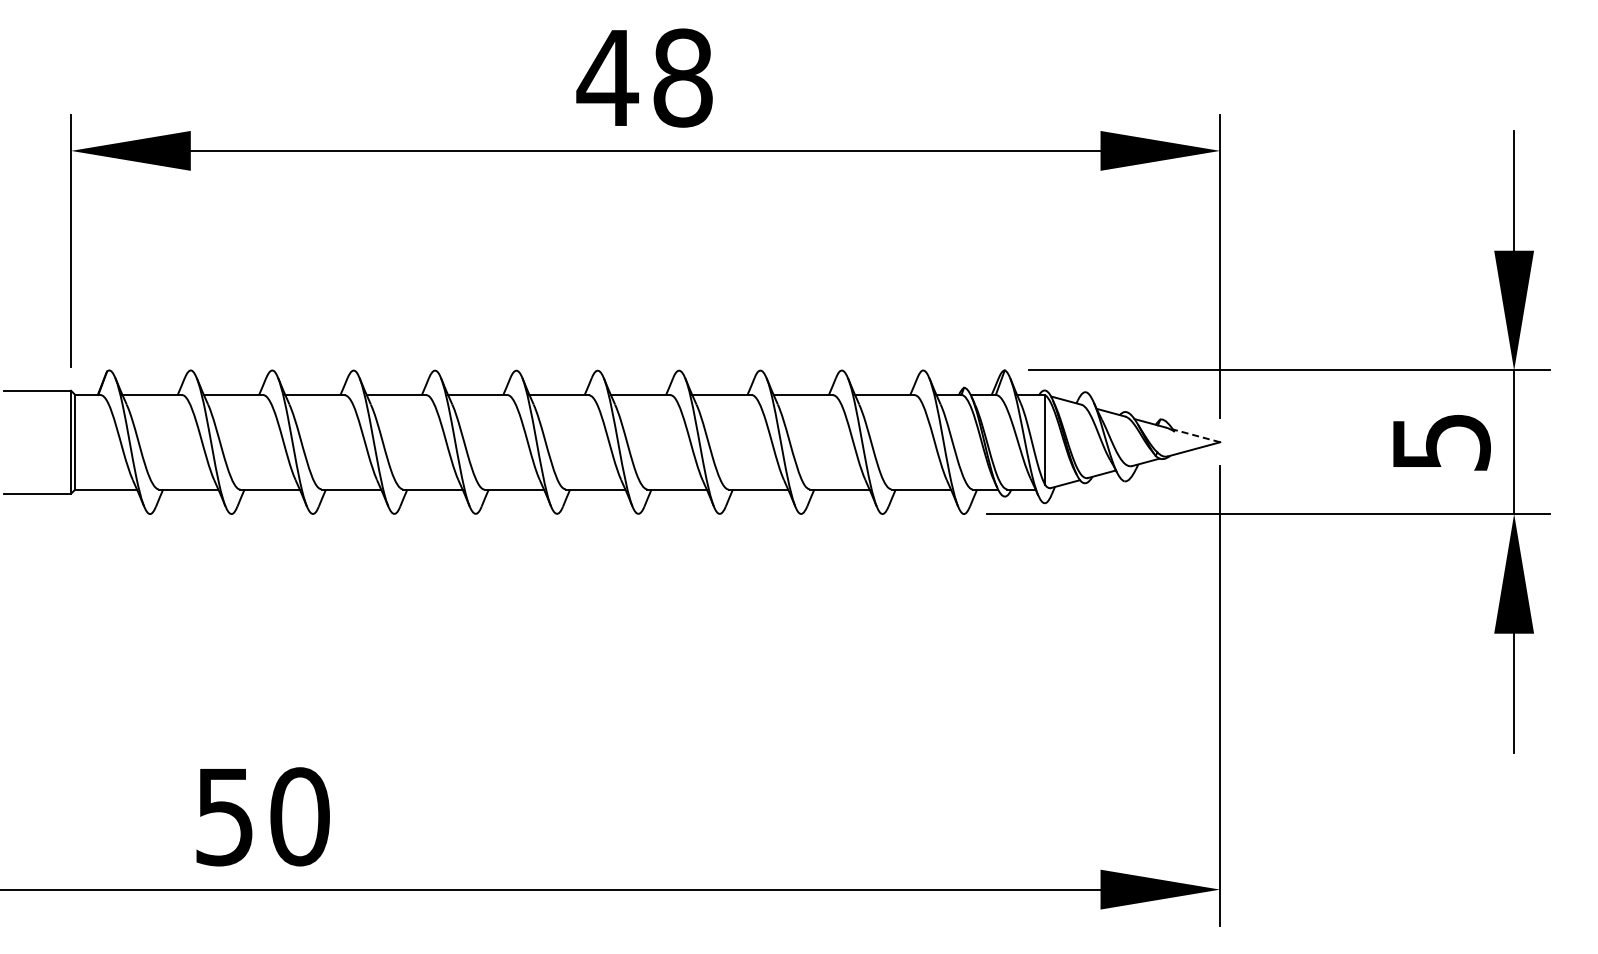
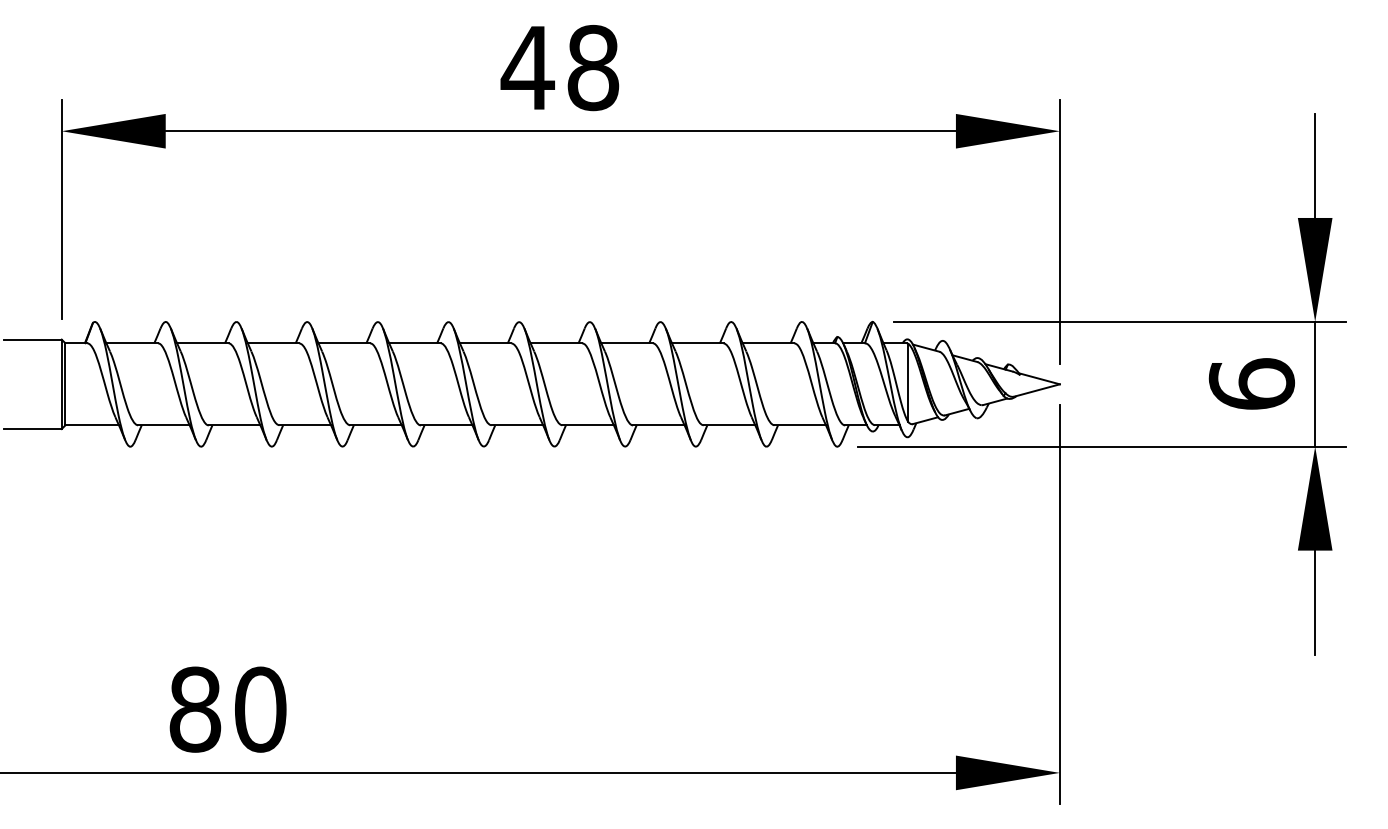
line: (1196, 435) -> (1039, 378), dashed -> solid
text: (1440, 441) -> (1251, 383), 5 -> 6
text: (224, 816) -> (194, 709), 50 -> 80

